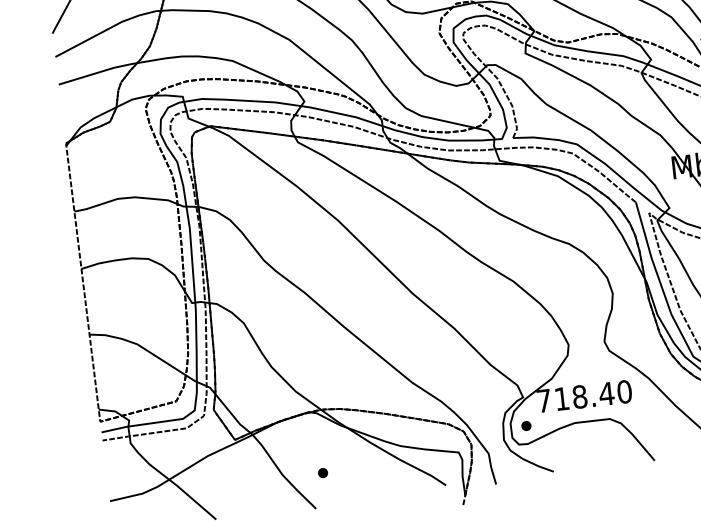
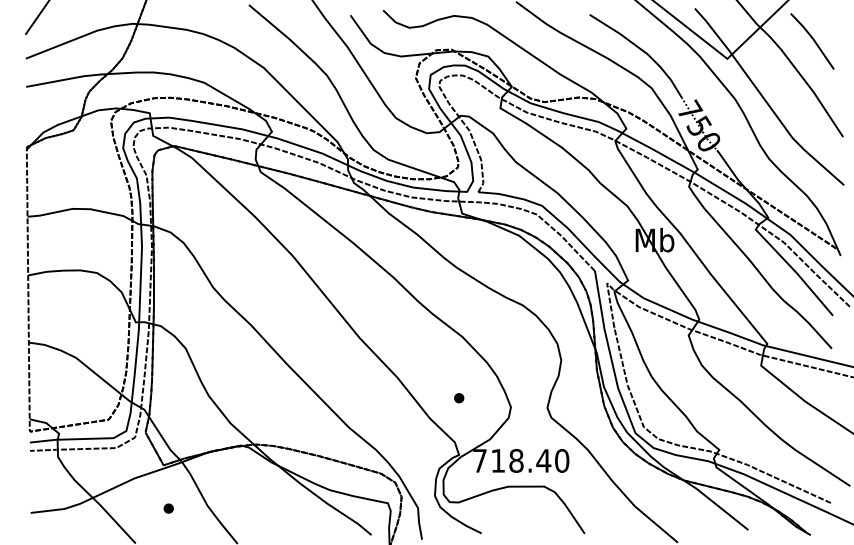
part: (526, 426) -> (459, 398), moved
part: (322, 472) -> (168, 508), moved

